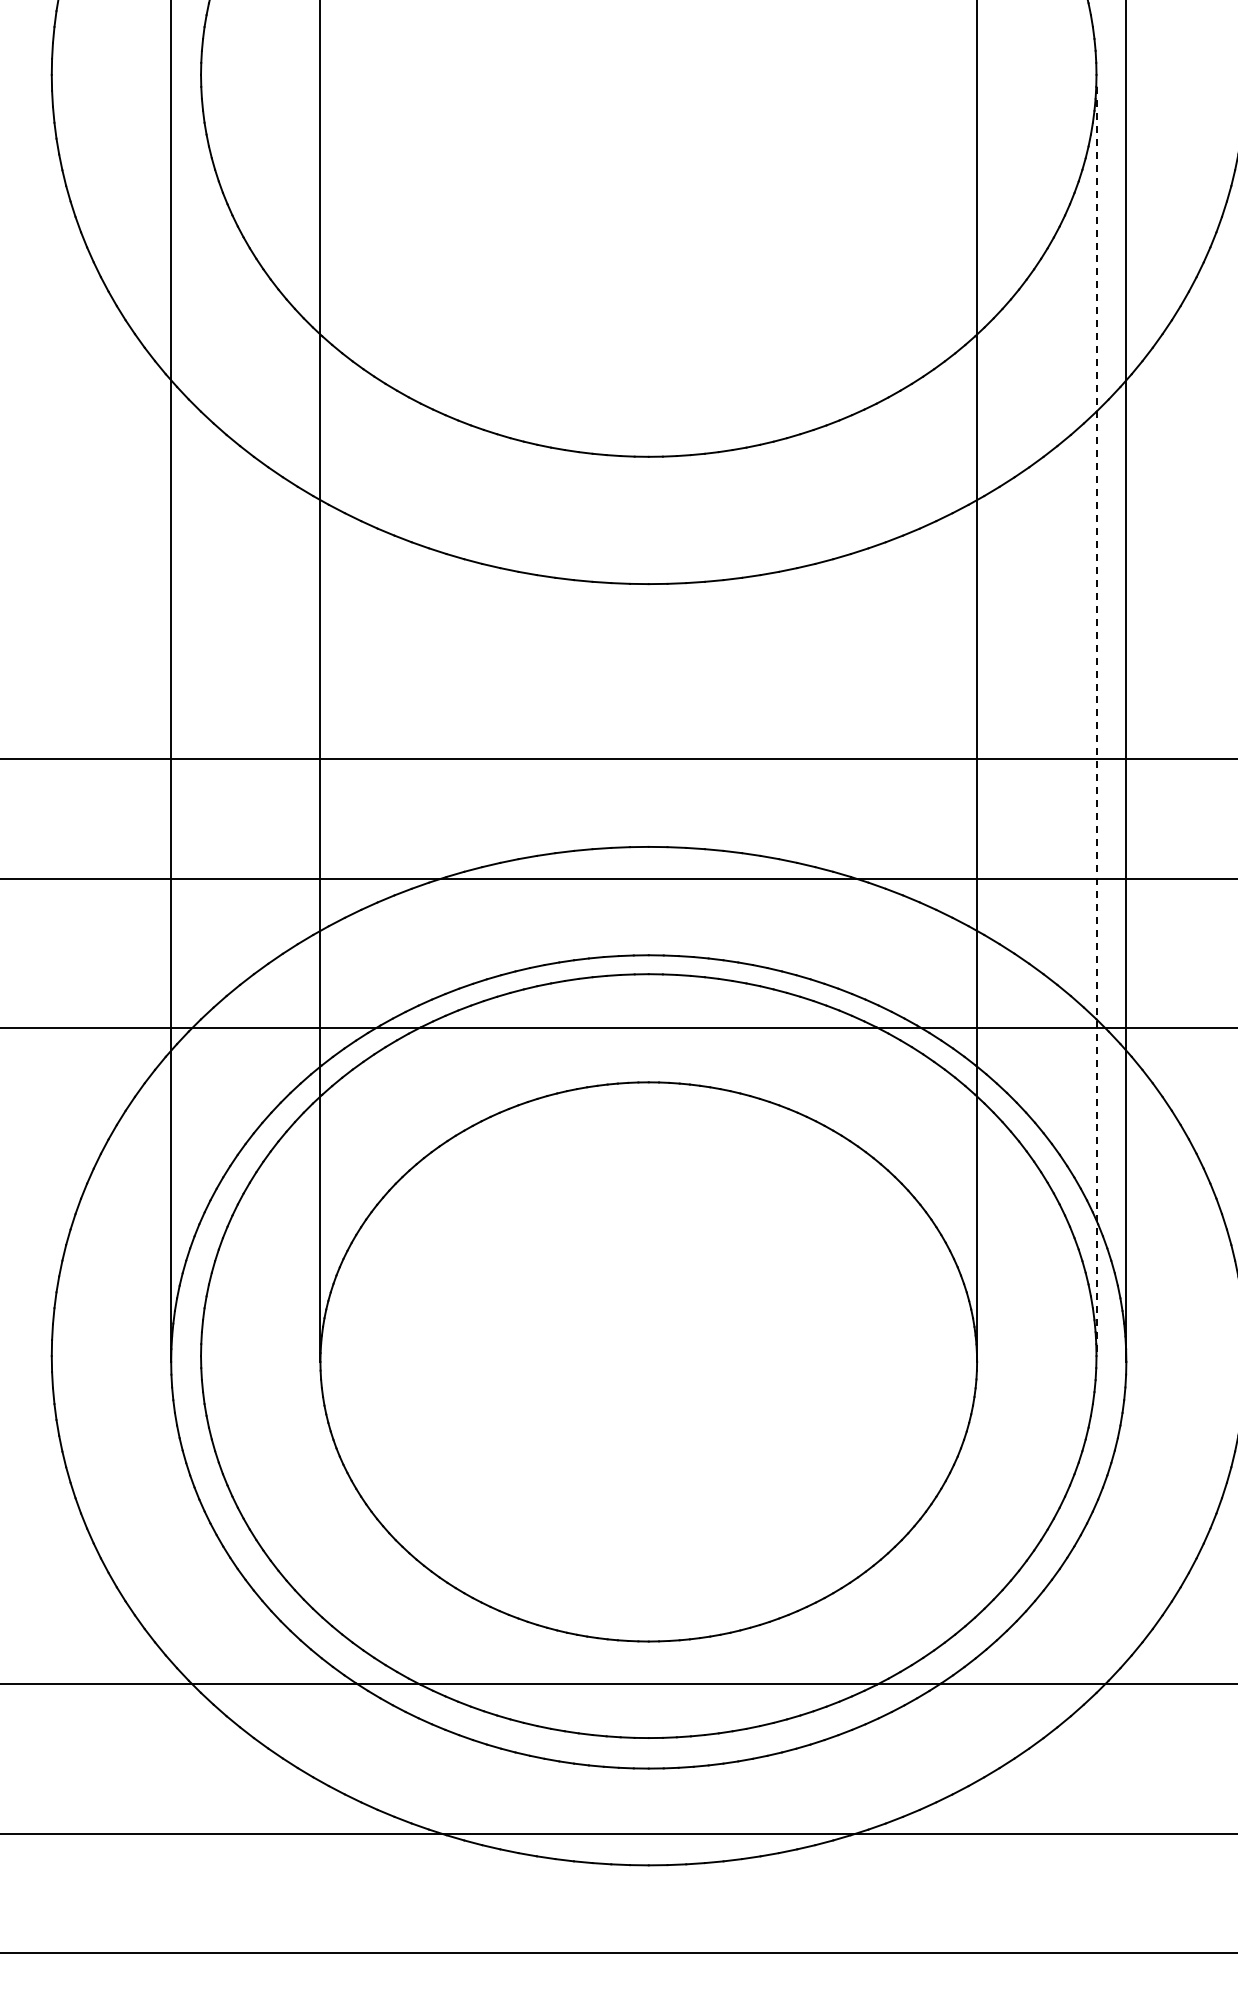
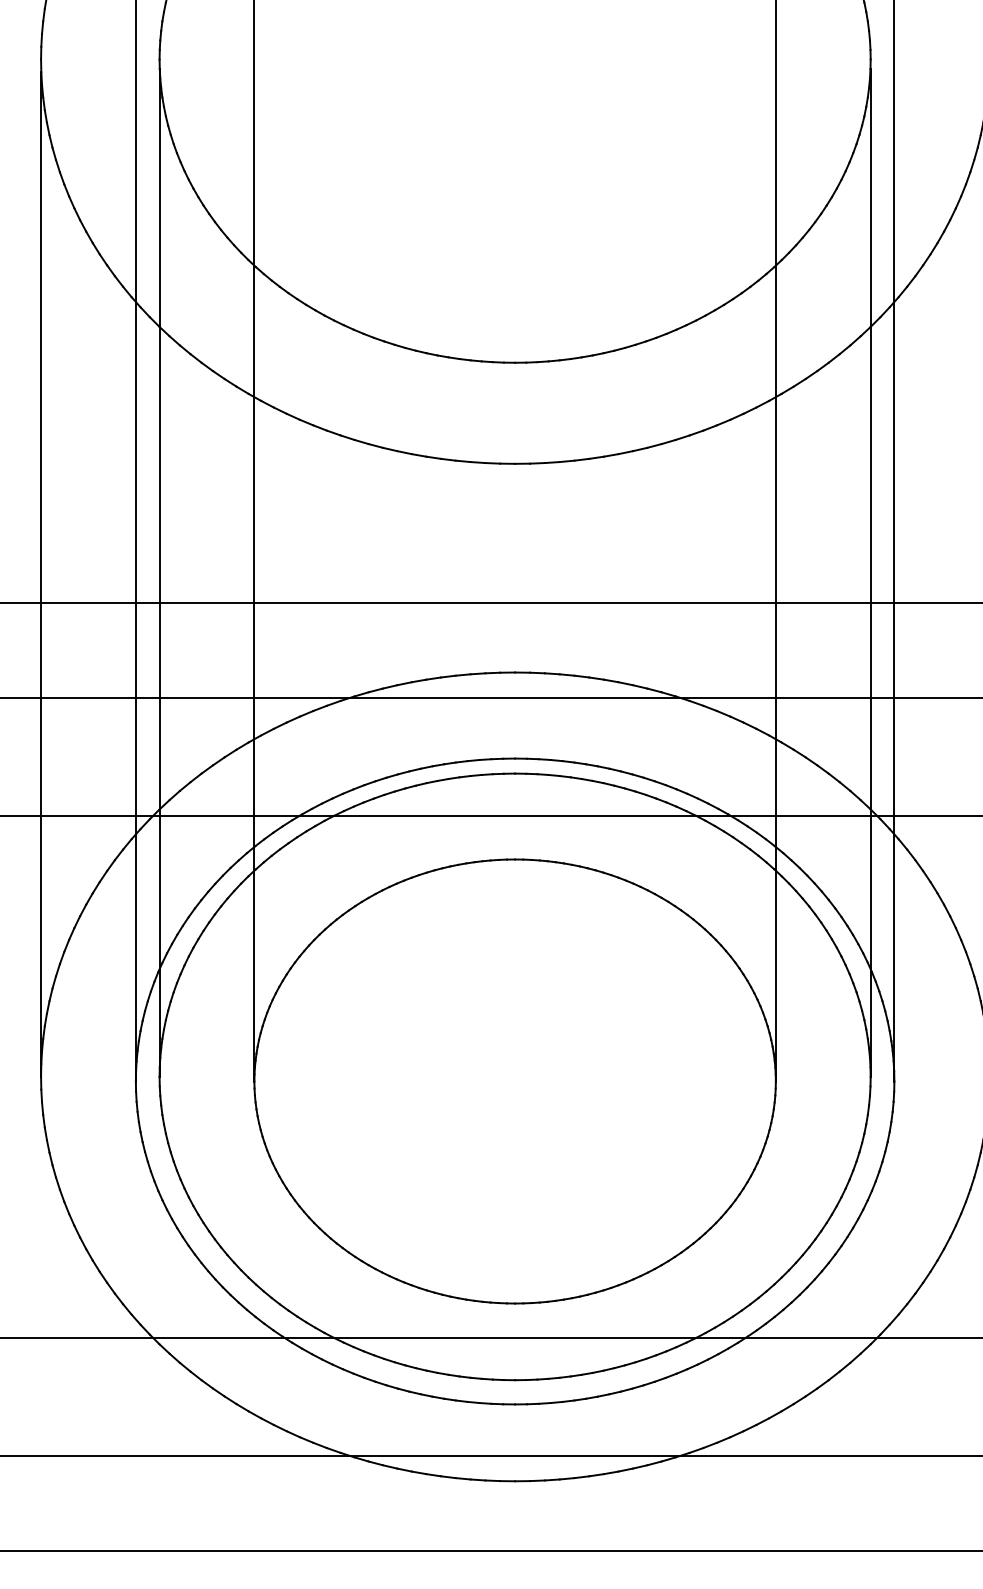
line: (201, 721) -> (159, 572), added
line: (1096, 721) -> (870, 572), dashed -> solid
line: (51, 723) -> (40, 574), added

